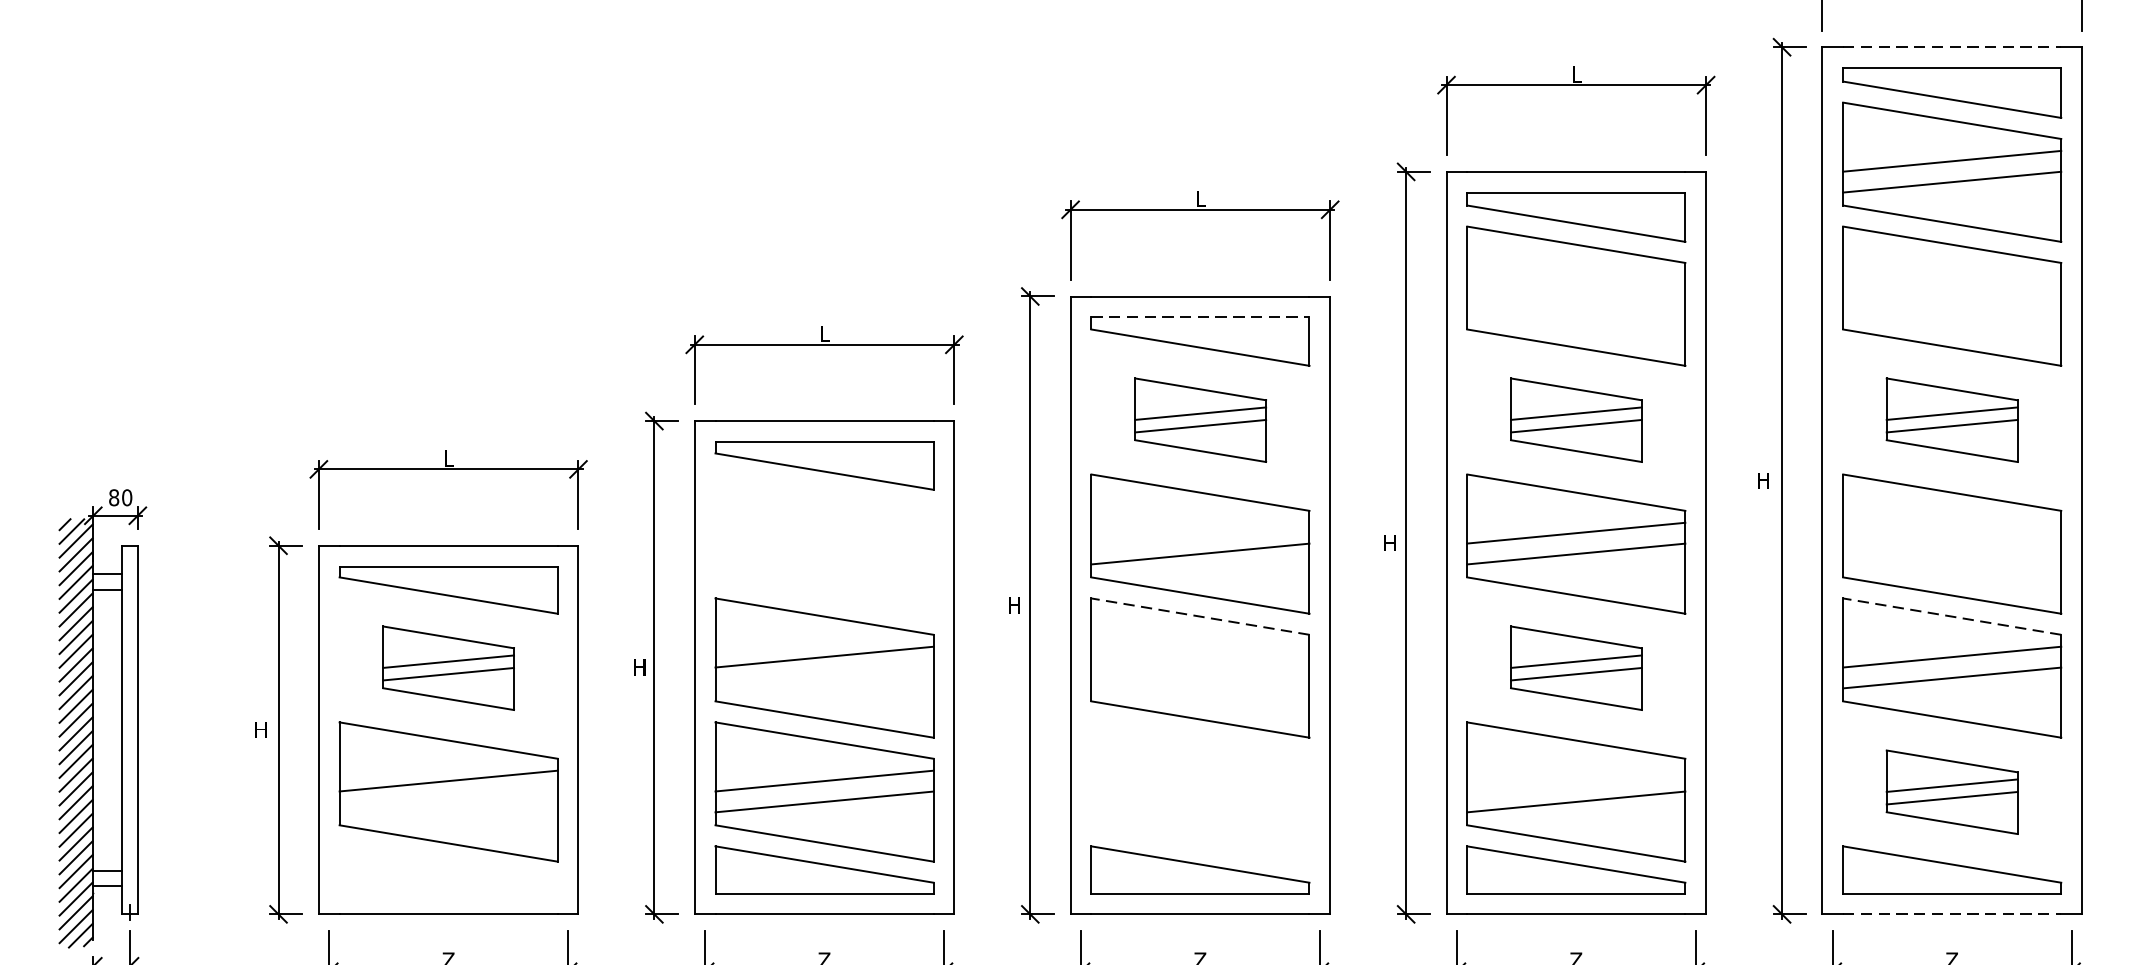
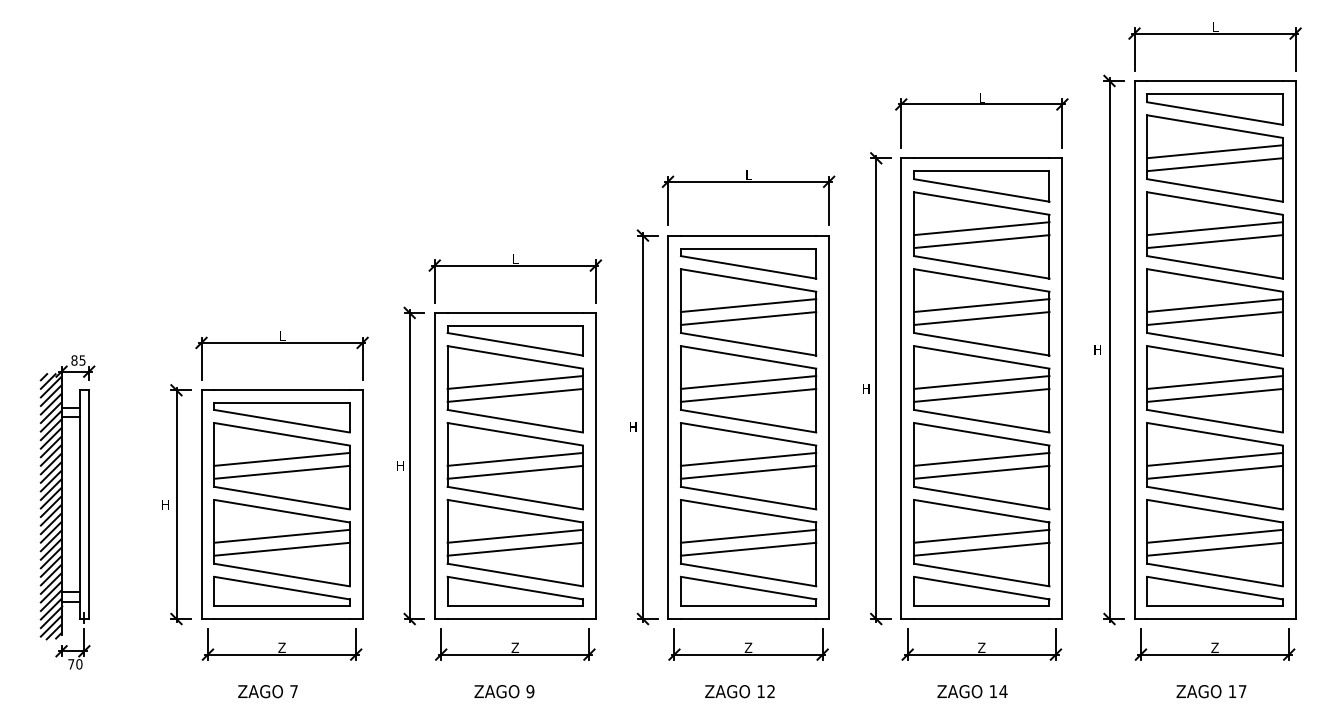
line: (1952, 46) -> (1215, 80), dashed -> solid
line: (1575, 285) -> (981, 228), added
line: (1951, 285) -> (1214, 228), added
line: (1575, 305) -> (981, 241), added
line: (1951, 305) -> (1214, 241), added
line: (1200, 317) -> (748, 248), dashed -> solid
part: (1200, 420) -> (748, 312), size x1.67
part: (1575, 420) -> (981, 312), size x1.67
part: (1951, 420) -> (1214, 312), size x1.67
text: (127, 497) -> (82, 360), 80 -> 85
line: (1200, 533) -> (748, 382), added
line: (1951, 533) -> (1214, 382), added
part: (823, 544) -> (514, 389), added
line: (1951, 554) -> (1214, 395), added
line: (1200, 616) -> (748, 434), dashed -> solid
line: (1952, 616) -> (1215, 434), dashed -> solid
line: (1200, 655) -> (748, 458), added
part: (447, 668) -> (281, 466), size x1.67
part: (1575, 668) -> (981, 466), size x1.67
line: (823, 676) -> (514, 471), added
line: (1200, 676) -> (748, 471), added
line: (1575, 779) -> (981, 535), added
part: (1200, 792) -> (748, 543), added
part: (1951, 792) -> (1214, 543), size x1.67
line: (447, 800) -> (281, 548), added
part: (447, 869) -> (281, 591), added
line: (1952, 915) -> (1215, 619), dashed -> solid

